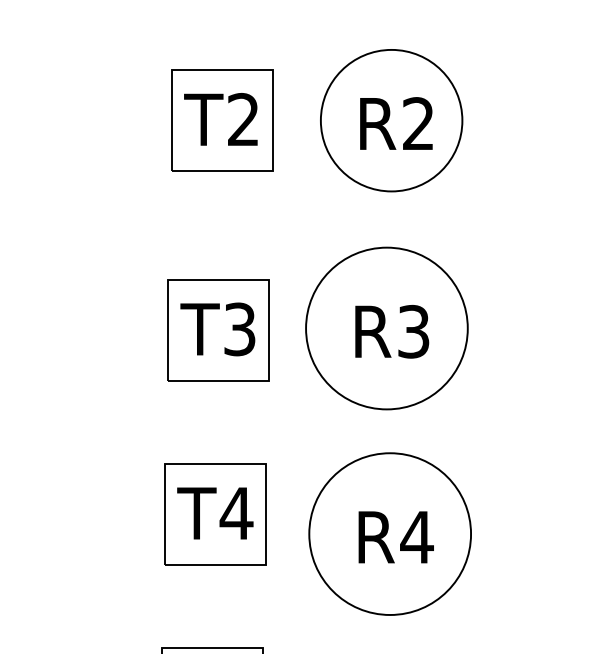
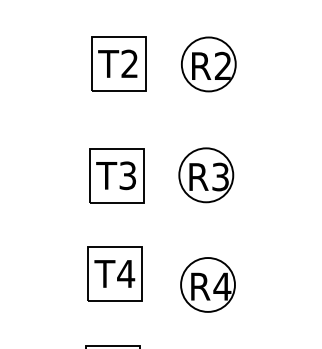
circle: (391, 120) -> (208, 64), size x0.71
circle: (387, 328) -> (206, 175), size x0.62
circle: (389, 533) -> (207, 284), size x0.62

